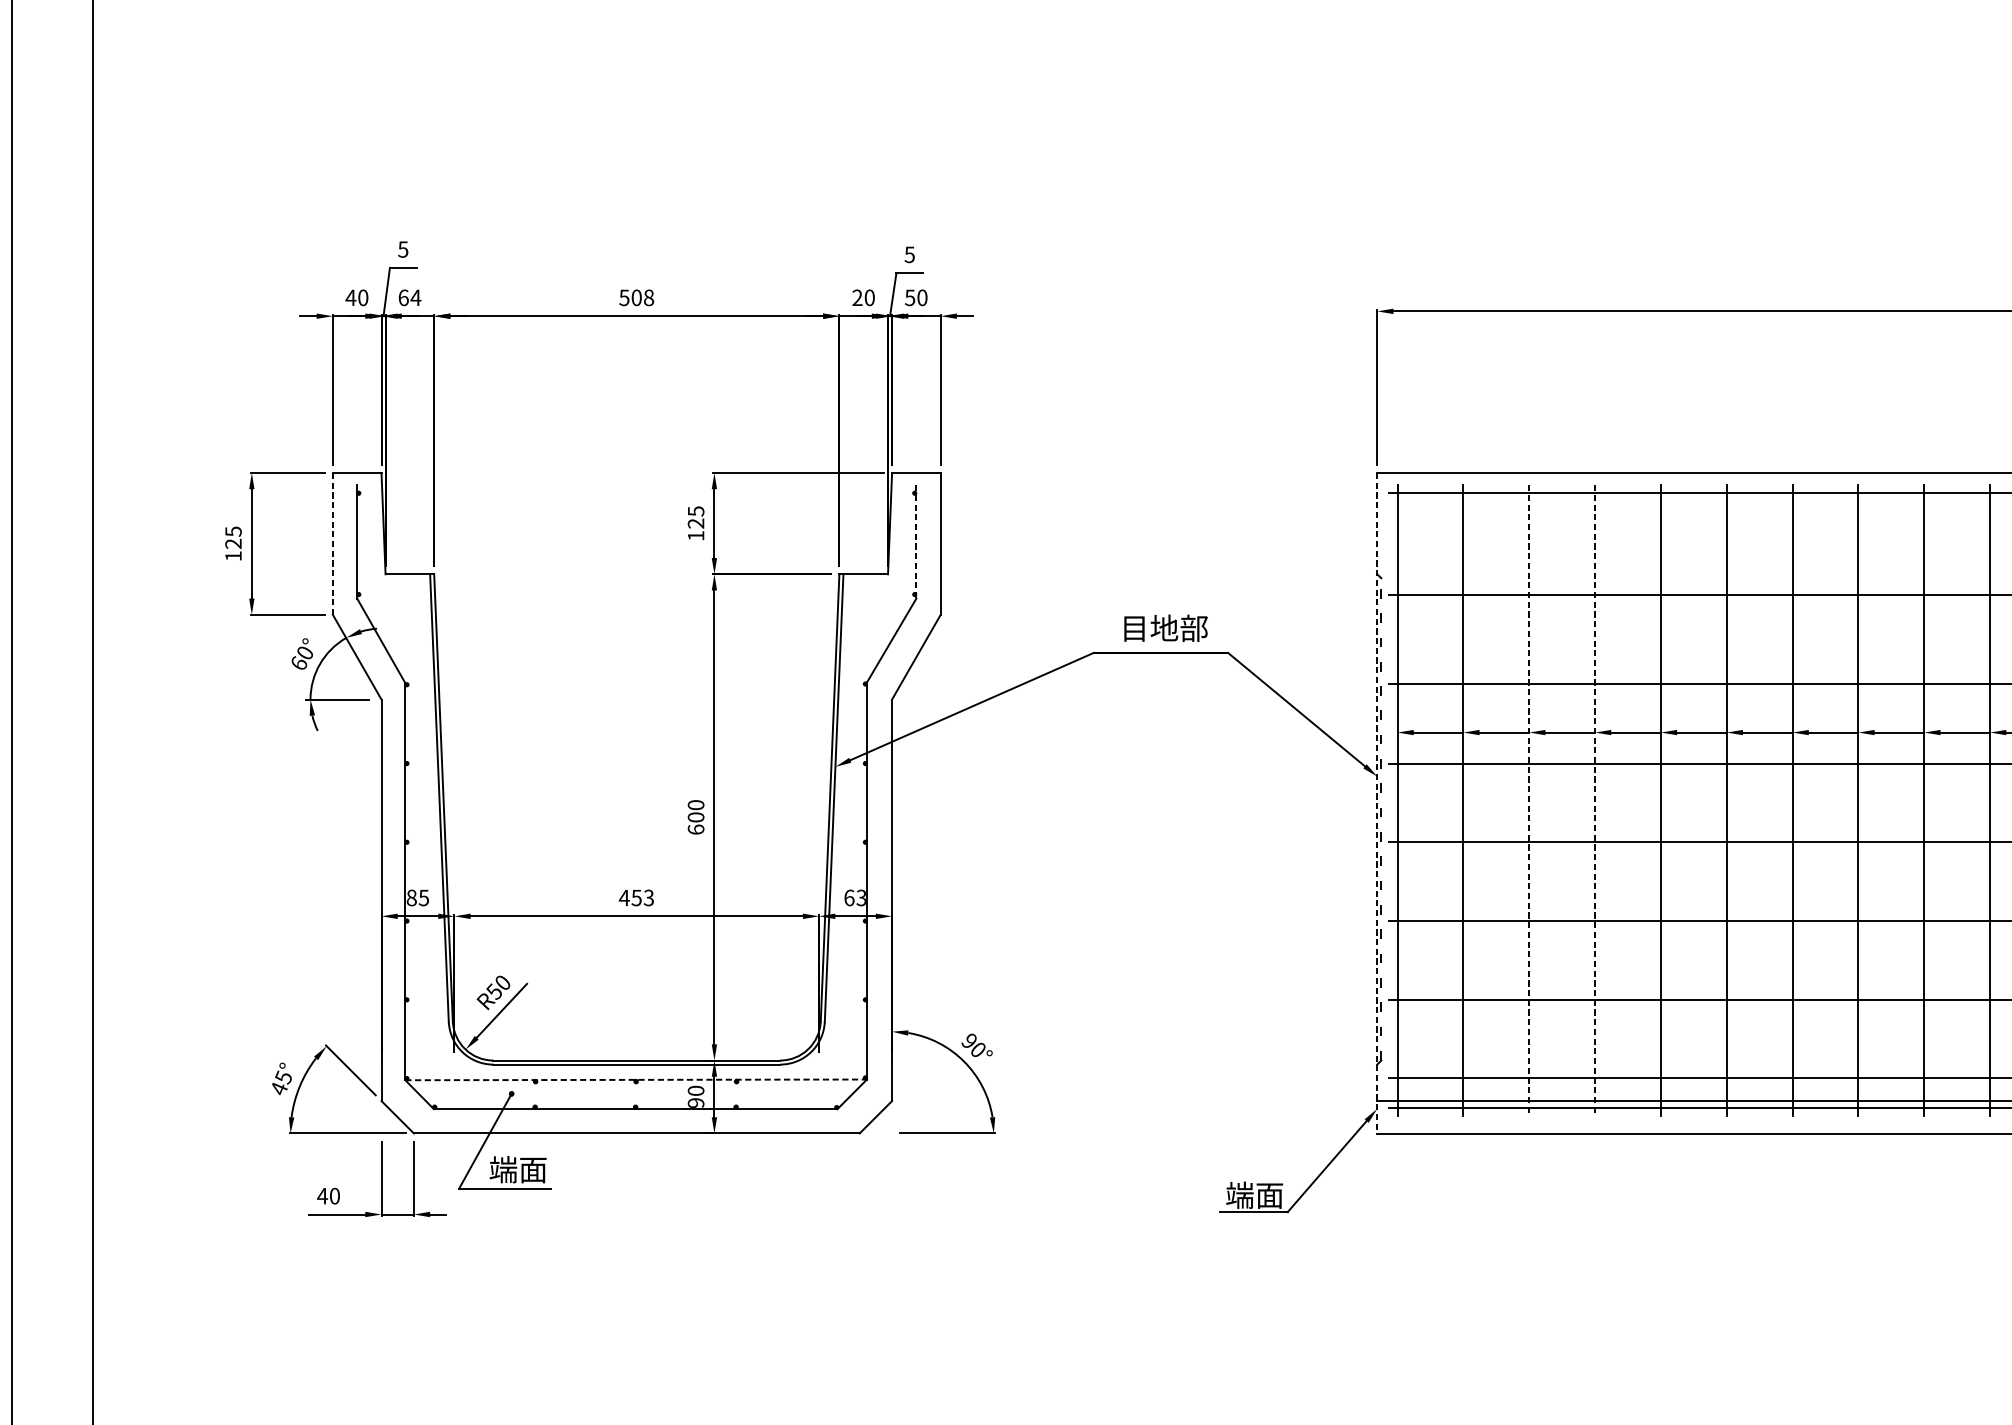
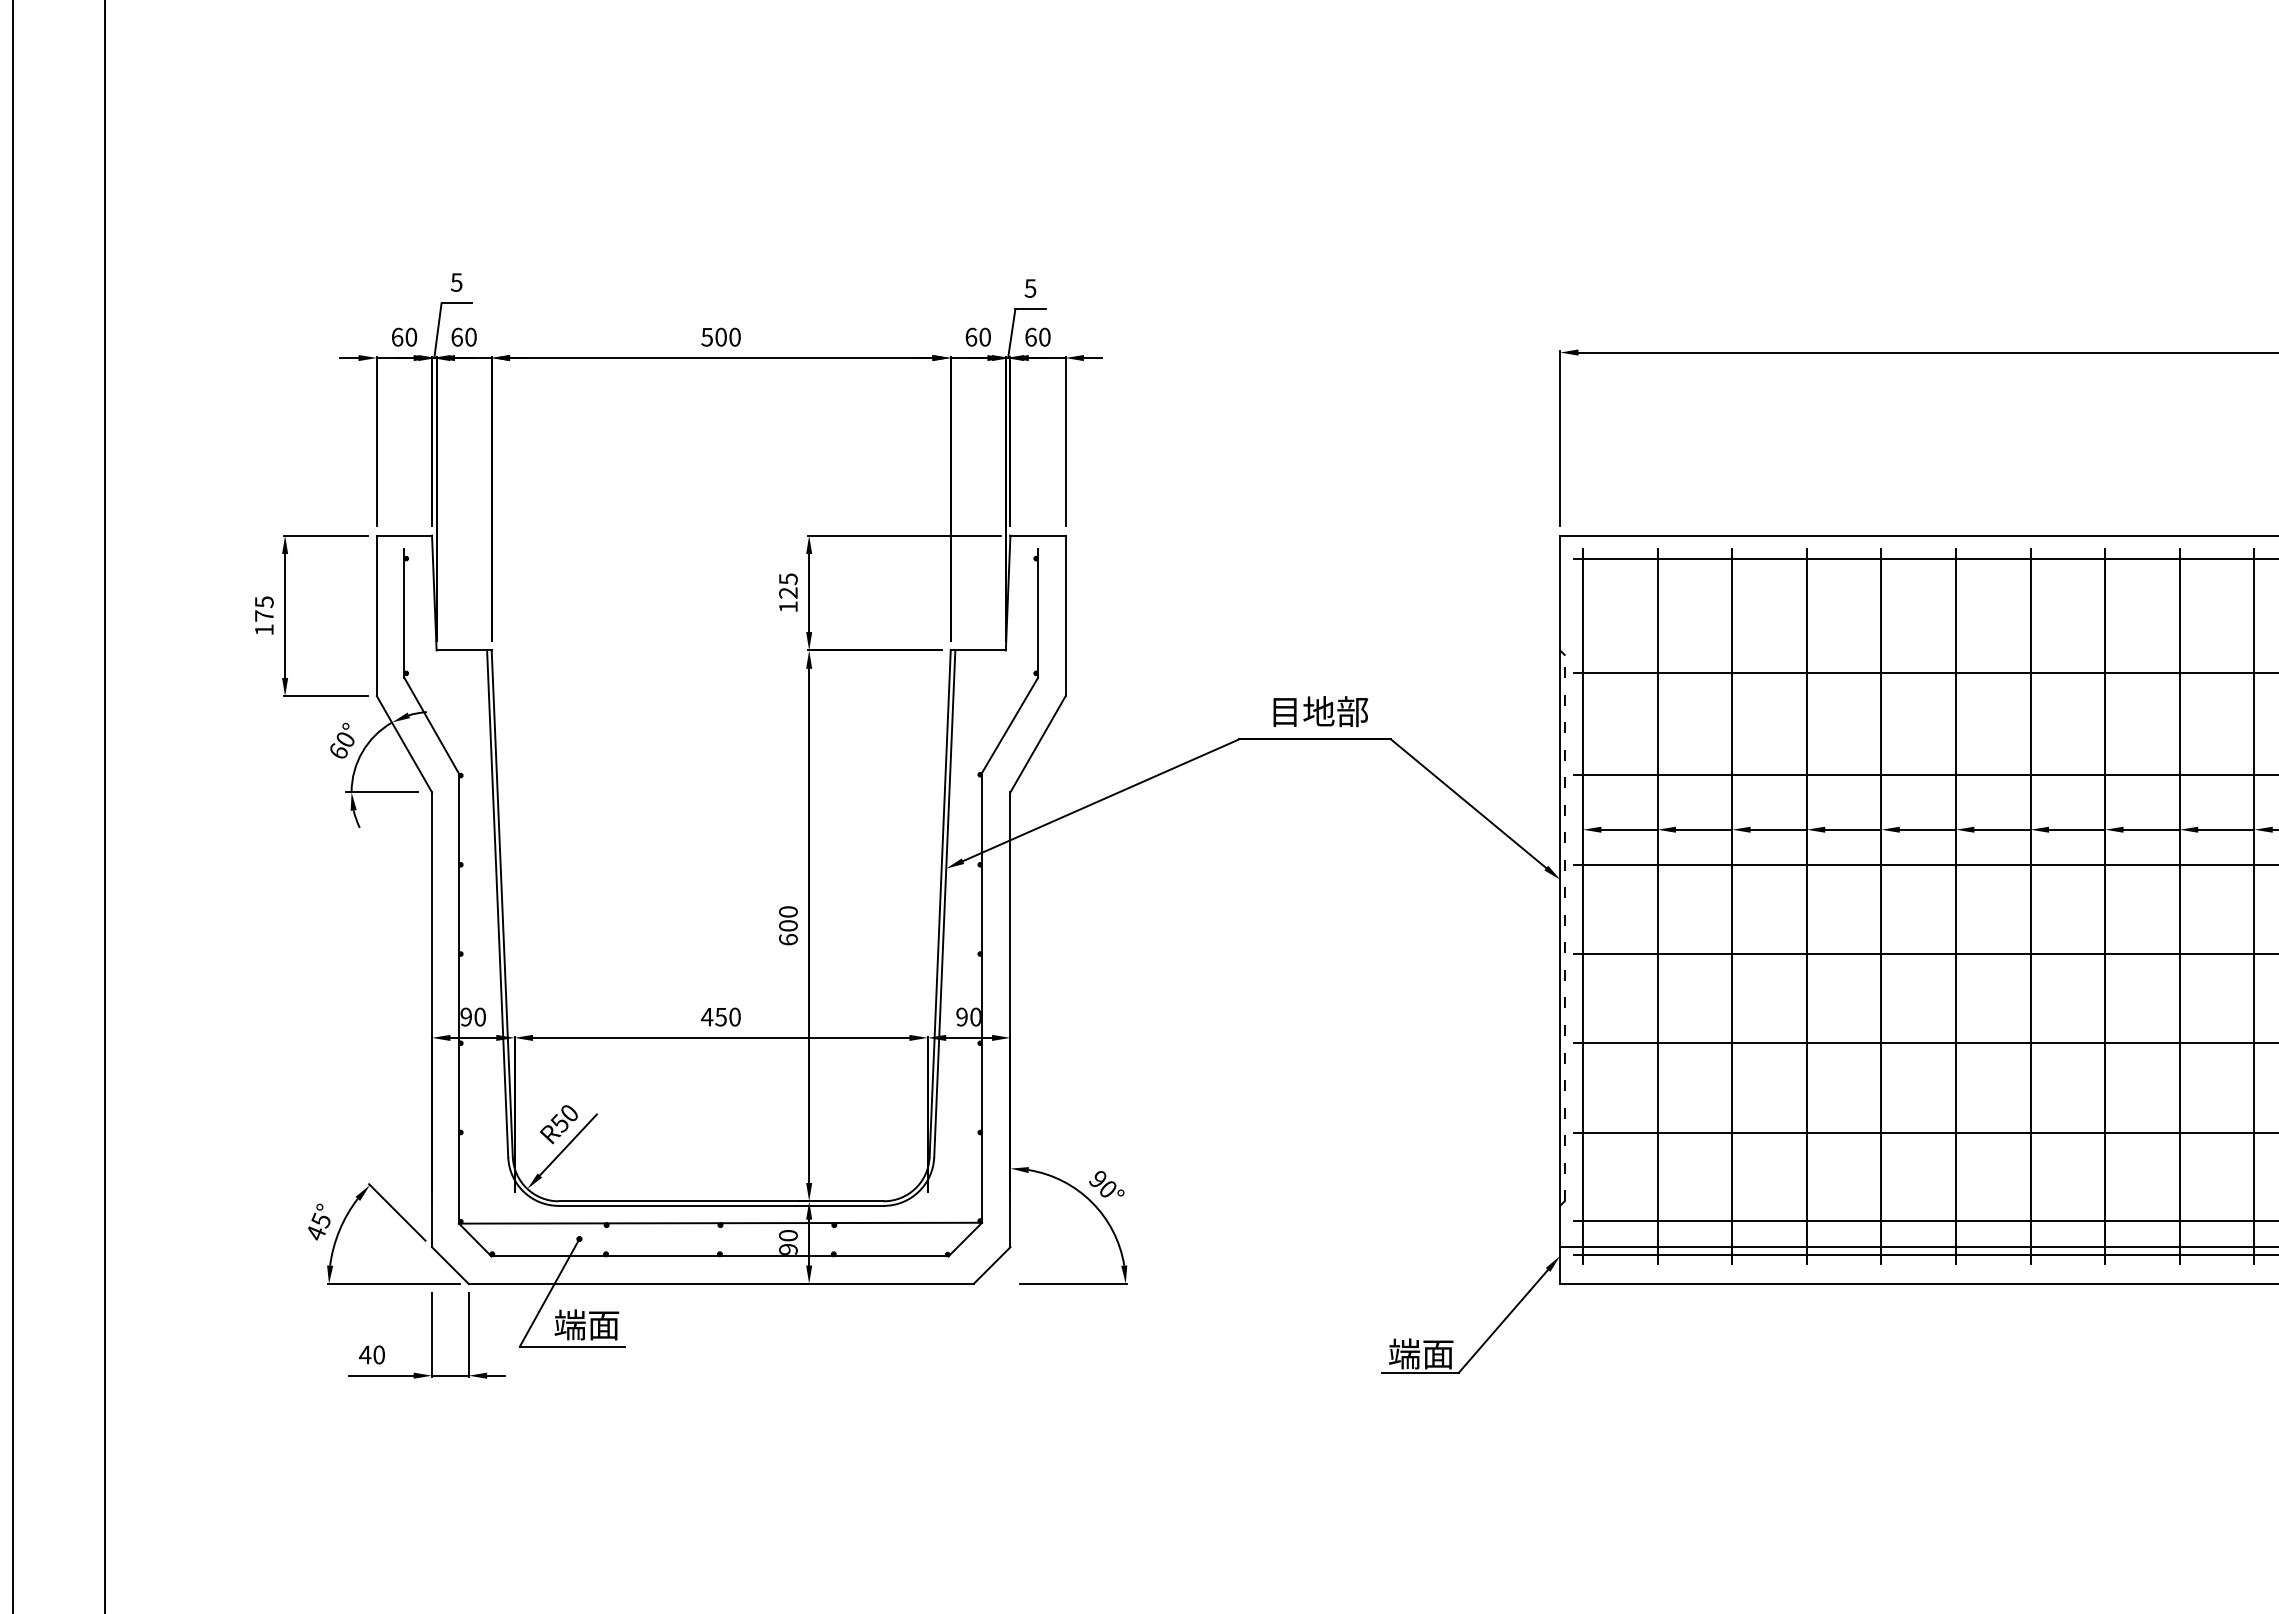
text: (351, 297) -> (397, 336), 40 -> 60
text: (415, 297) -> (470, 336), 64 -> 60
text: (857, 297) -> (971, 336), 20 -> 60
text: (909, 297) -> (1030, 336), 50 -> 60
text: (648, 298) -> (734, 337), 508 -> 500
line: (915, 542) -> (1037, 614), dashed -> solid
text: (232, 543) -> (263, 615), 125 -> 175
line: (332, 544) -> (376, 616), dashed -> solid
line: (1529, 801) -> (1732, 907), dashed -> solid
line: (1594, 801) -> (1806, 907), dashed -> solid
line: (1377, 803) -> (1560, 910), dashed -> solid
text: (417, 897) -> (472, 1016), 85 -> 90
text: (648, 897) -> (734, 1016), 453 -> 450
text: (855, 897) -> (968, 1016), 63 -> 90
line: (636, 1080) -> (720, 1223), dashed -> solid

